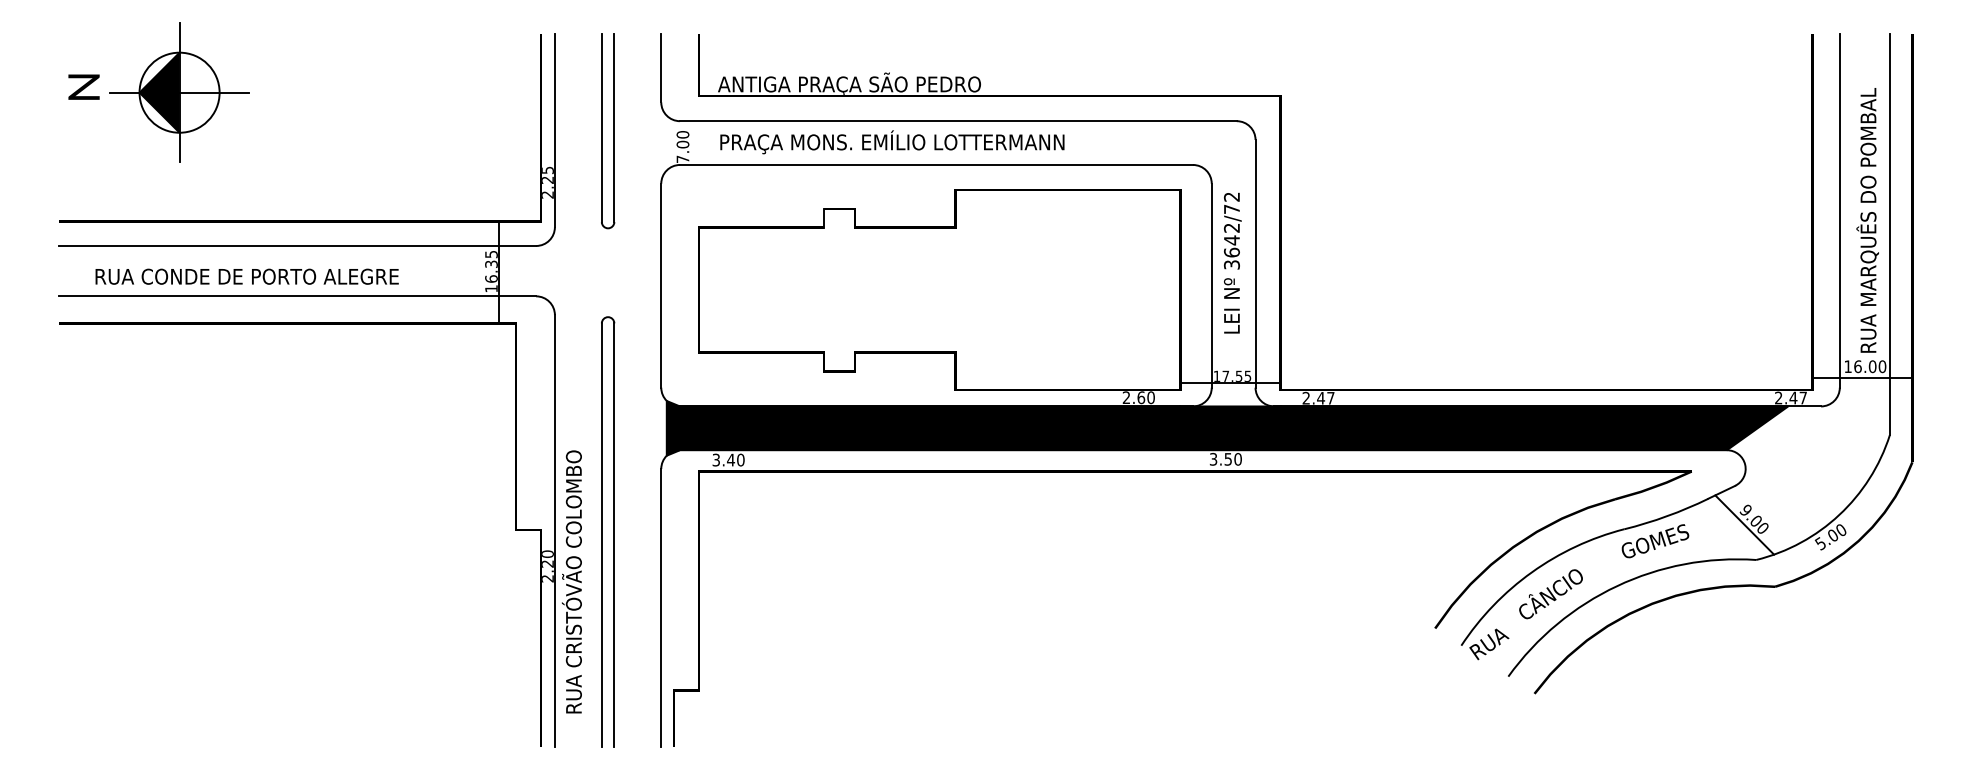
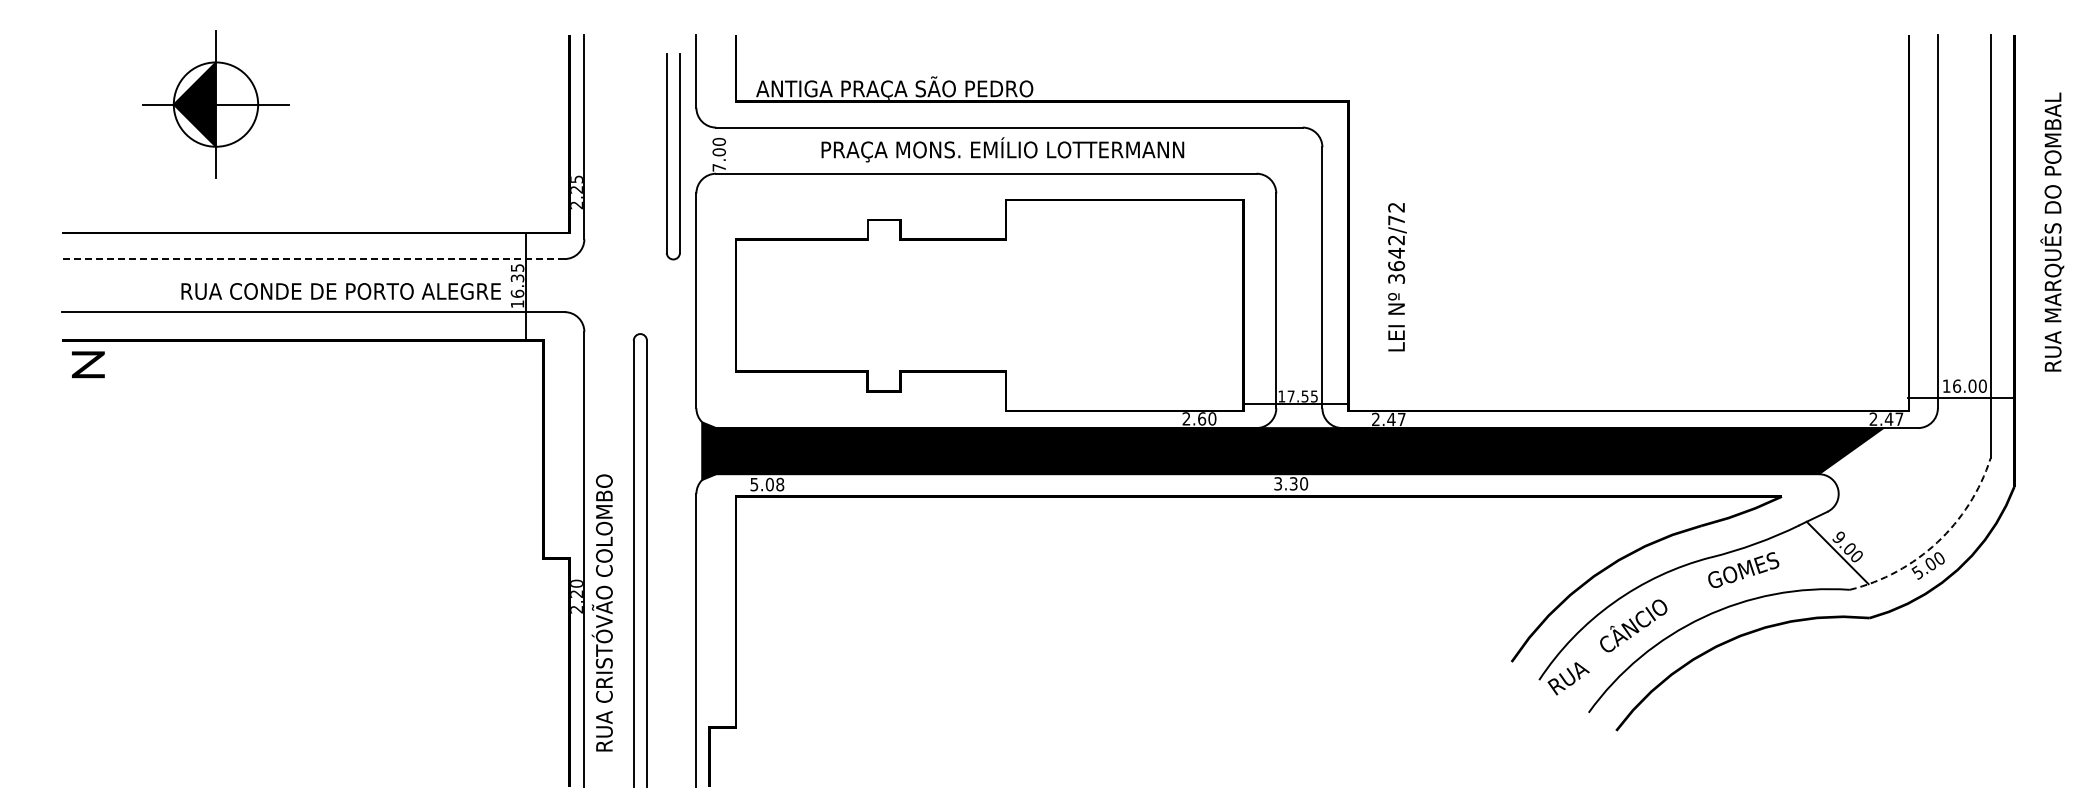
text: (84, 86) -> (88, 364), moved
part: (179, 92) -> (215, 104), moved
part: (608, 130) -> (673, 156), moved
text: (892, 141) -> (1002, 149), moved
text: (1867, 219) -> (2052, 231), moved
line: (296, 246) -> (312, 259), solid -> dashed
text: (1232, 263) -> (1397, 277), moved
text: (246, 276) -> (340, 291), moved
text: (728, 459) -> (767, 484), 3.40 -> 5.08
text: (1228, 459) -> (1293, 483), 3.50 -> 3.30
arc: (1839, 515) -> (1937, 542), solid -> dashed

